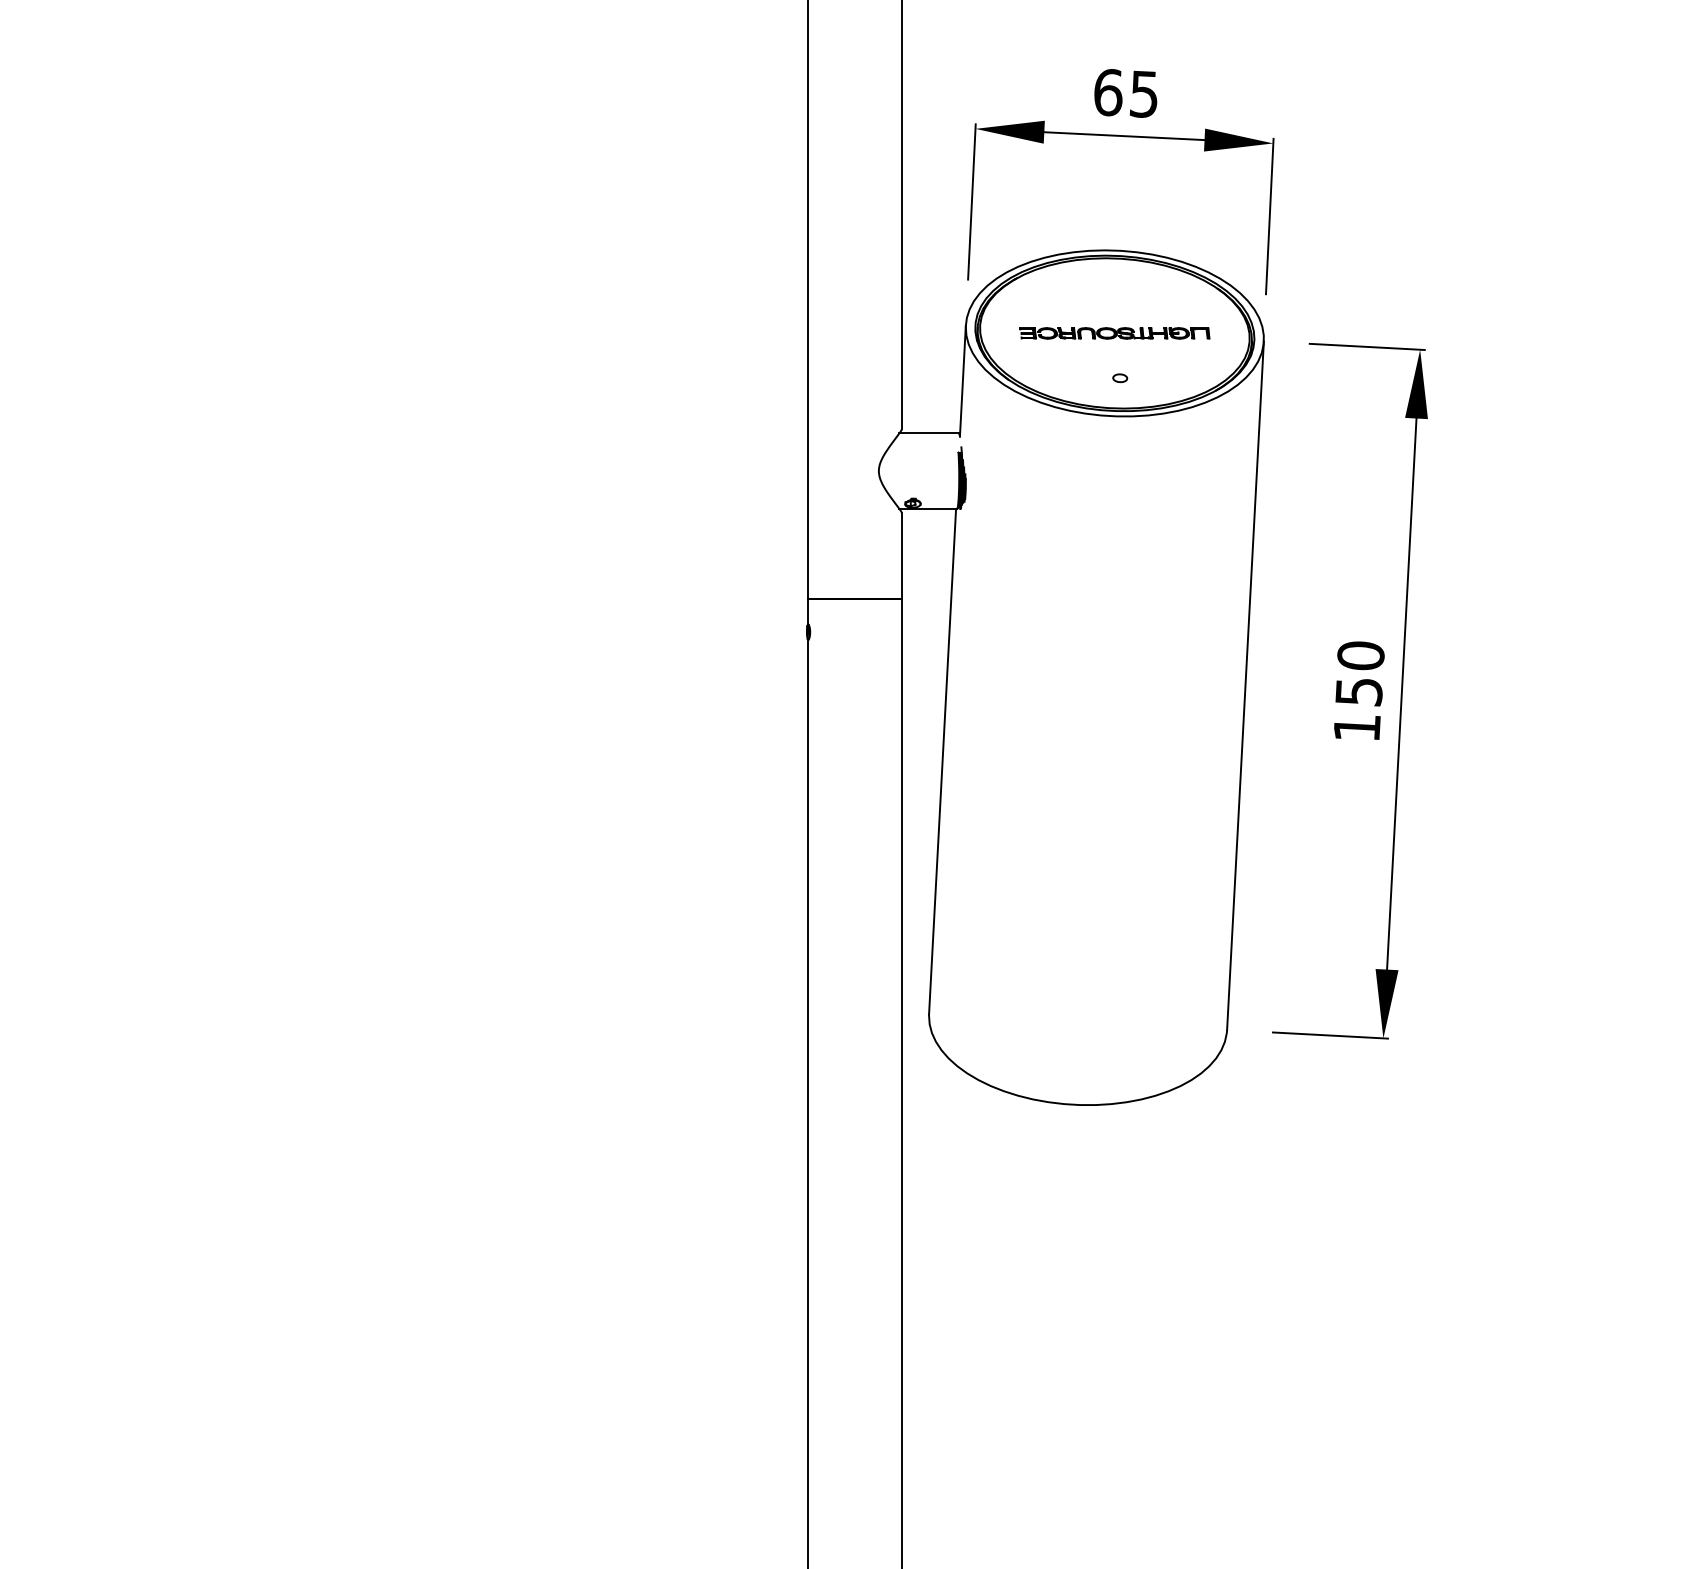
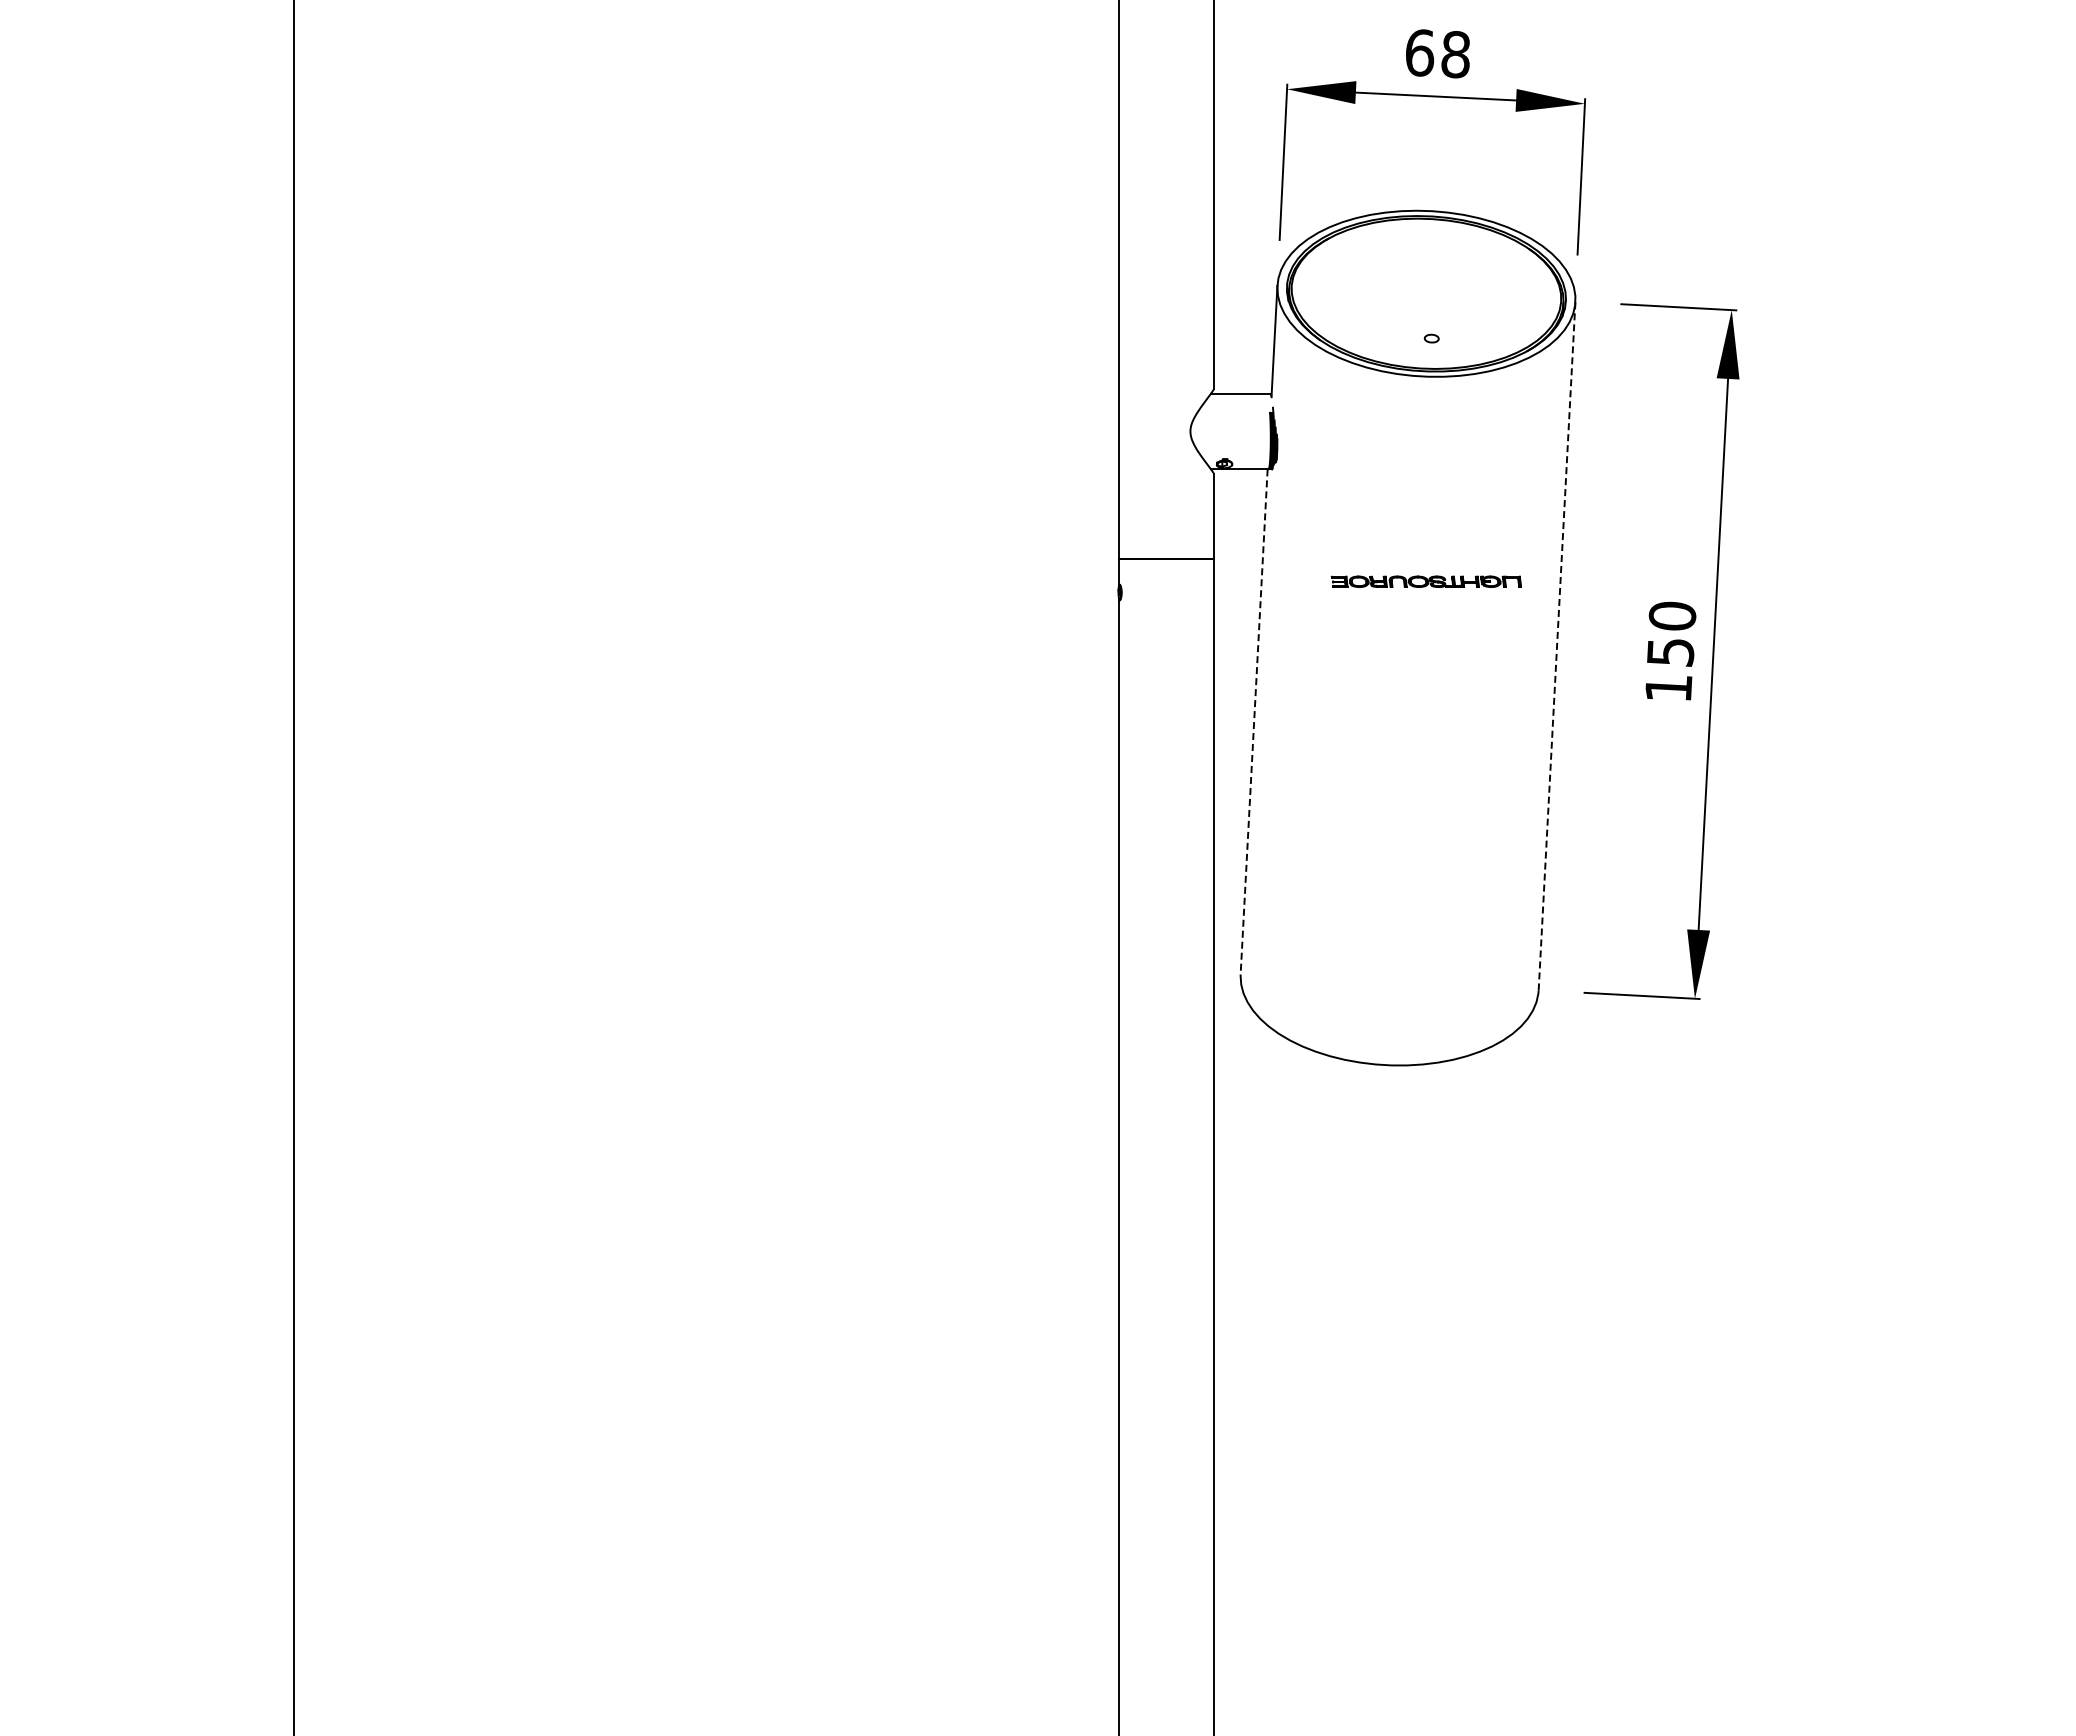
text: (1143, 94) -> (1455, 54), 65 -> 68
part: (1113, 333) -> (1425, 581), moved
line: (1245, 686) -> (1557, 646), solid -> dashed
line: (942, 761) -> (1254, 721), solid -> dashed

